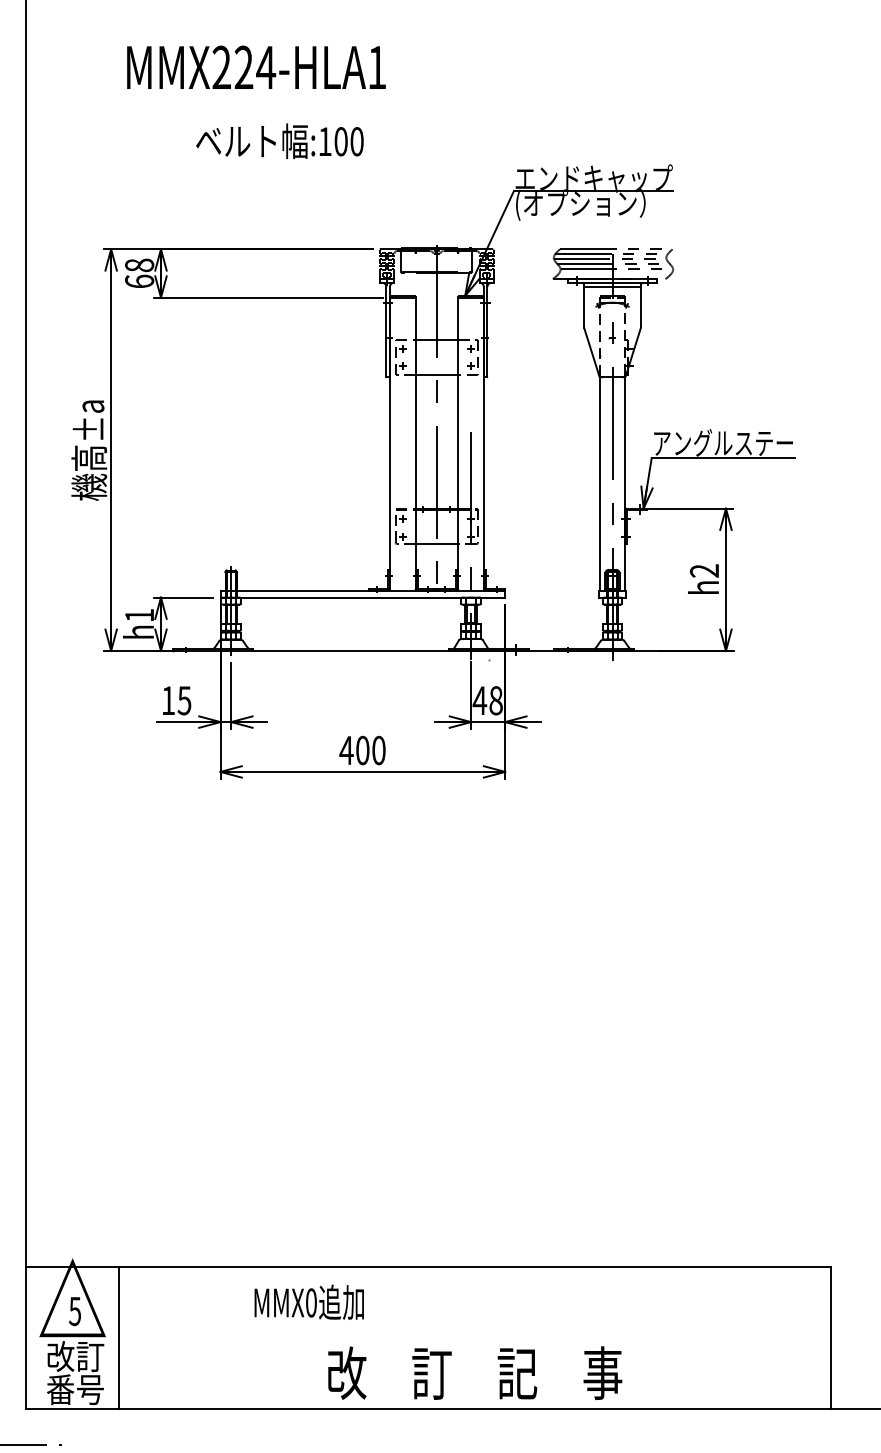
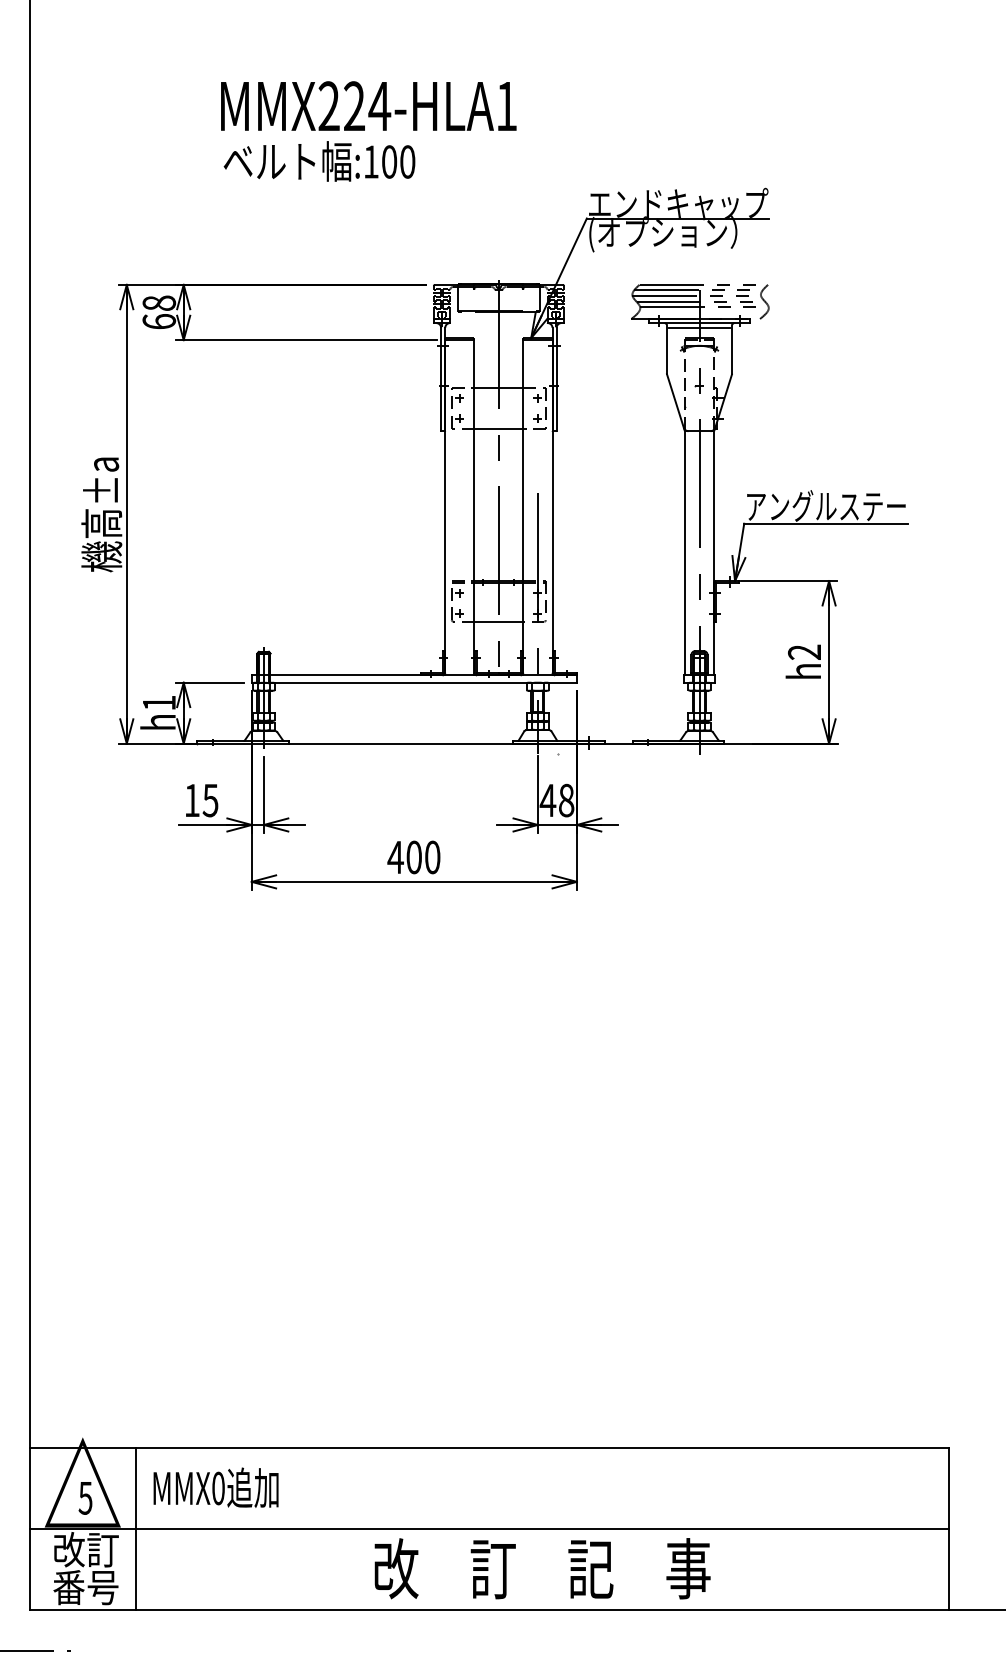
text: (256, 66) -> (368, 105), moved
text: (308, 1302) -> (215, 1487), moved
line: (427, 1337) -> (488, 1528), added

